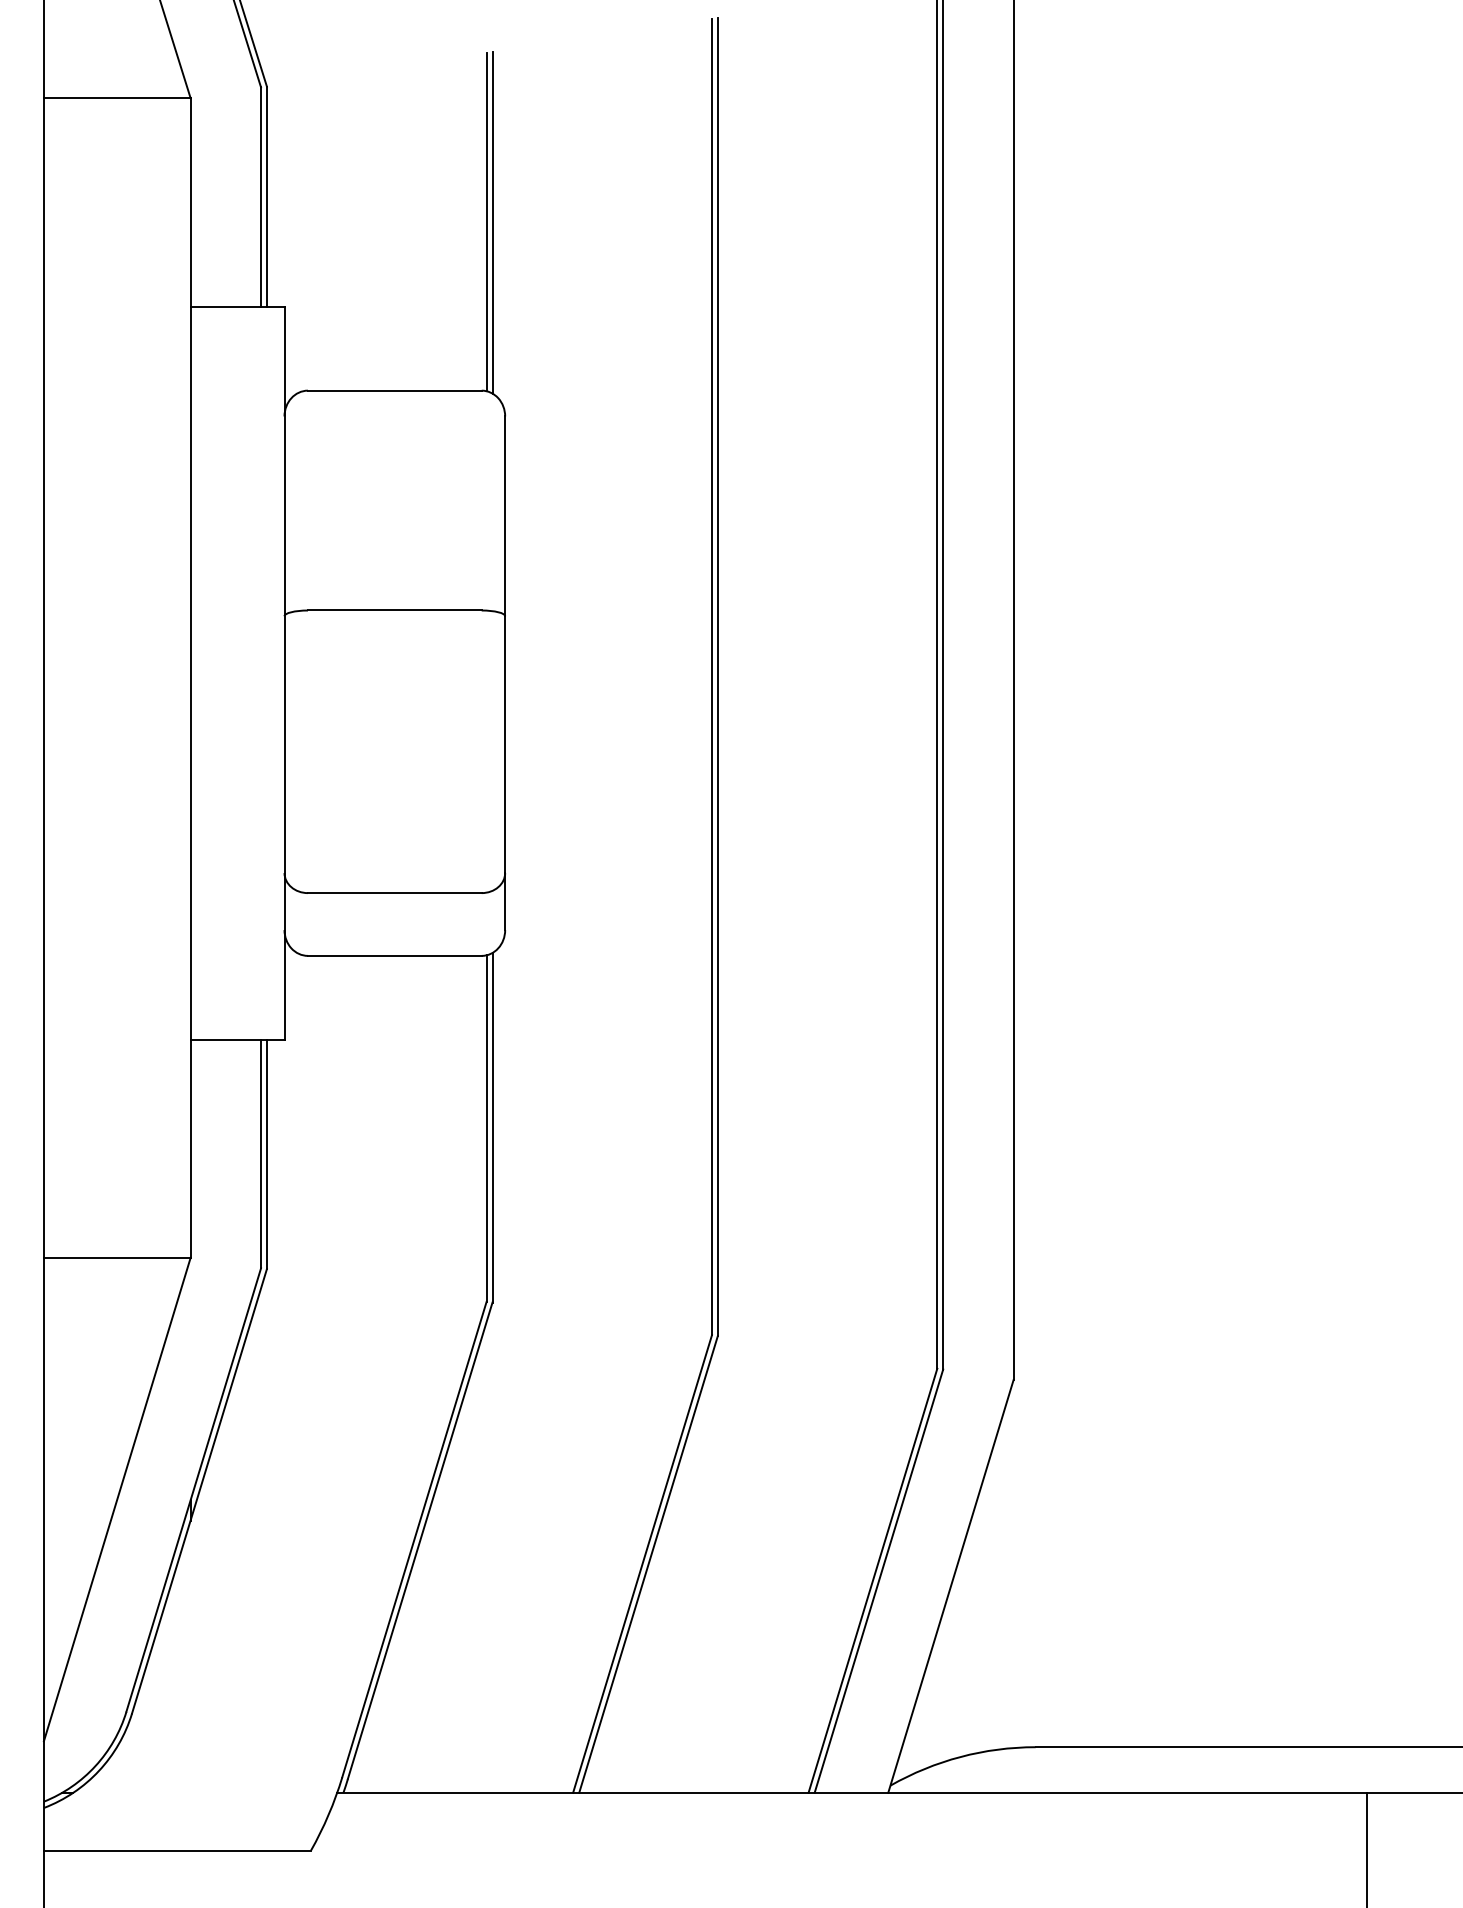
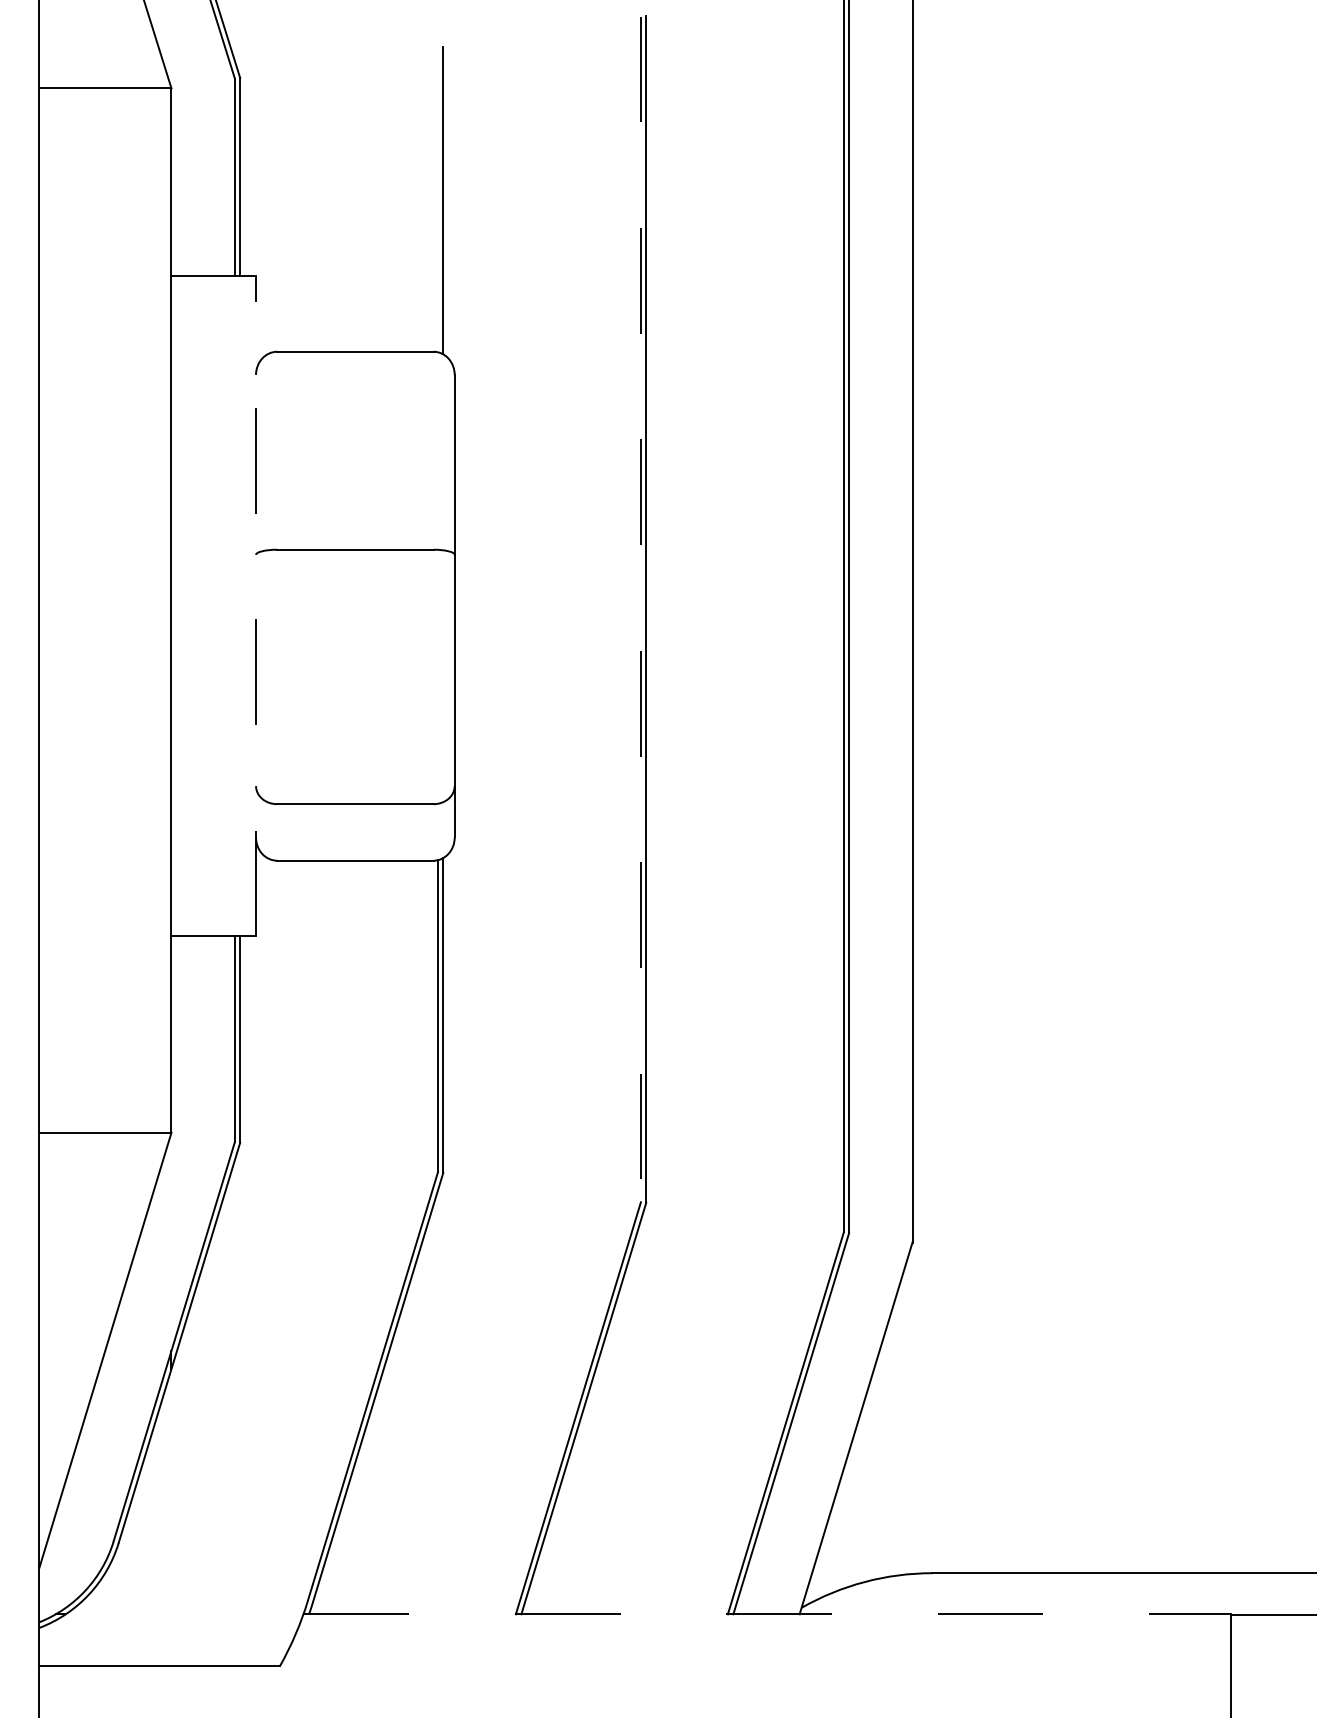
line: (486, 221) -> (437, 199), removed
line: (284, 673) -> (256, 606), solid -> dashed
line: (711, 677) -> (640, 610), solid -> dashed
line: (852, 1792) -> (767, 1613), solid -> dashed

